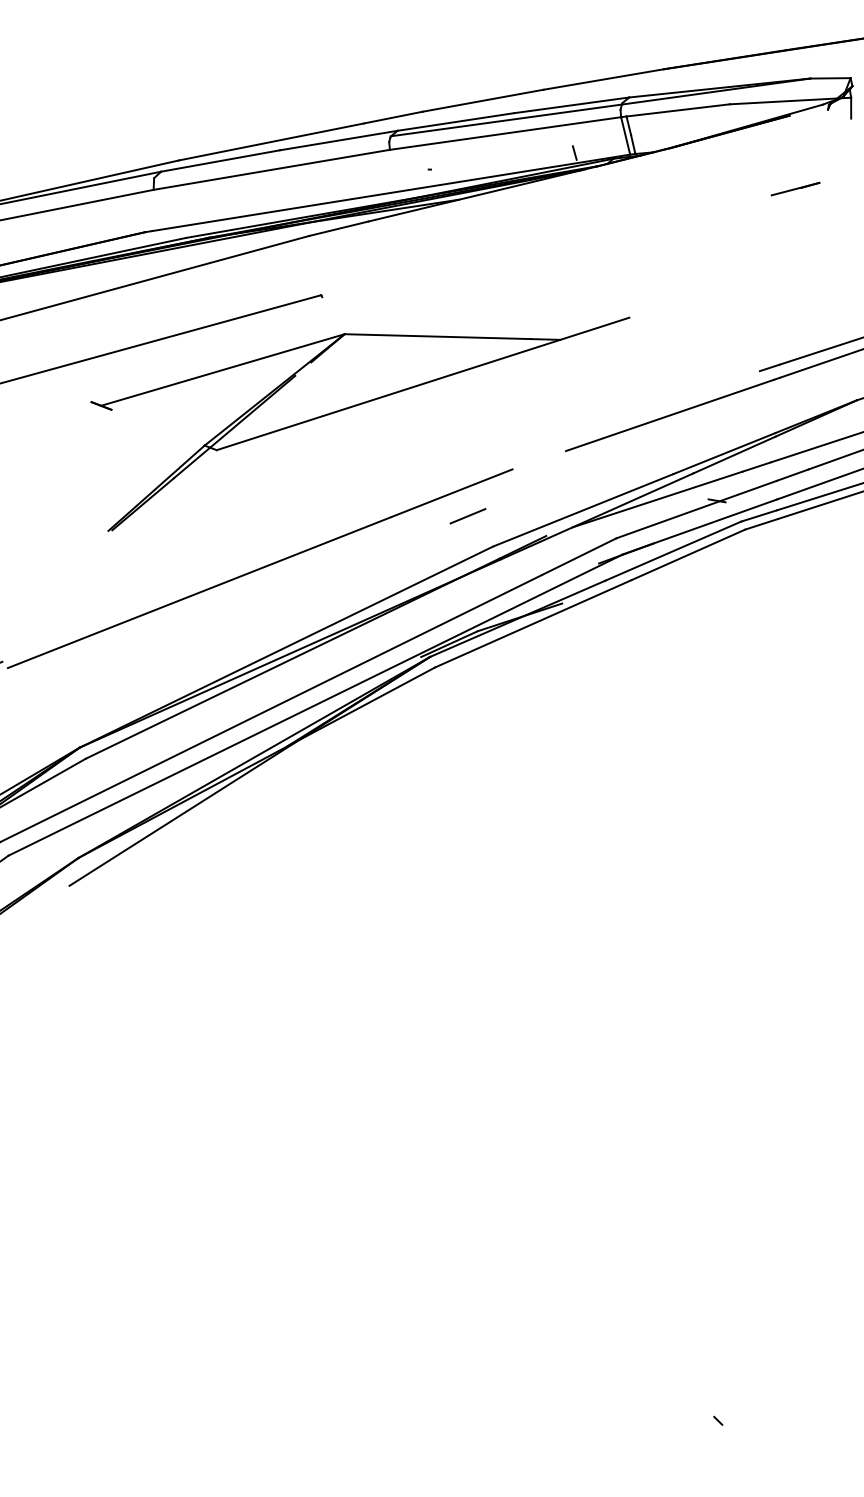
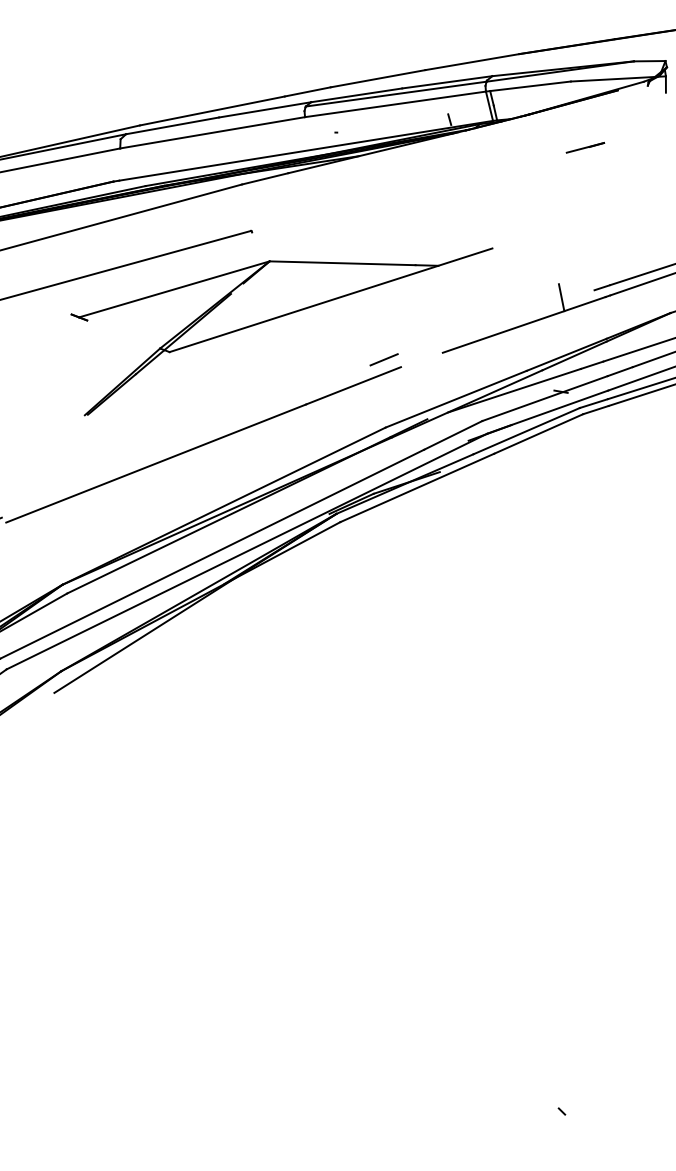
line: (795, 188) -> (585, 147), moved
line: (717, 380) -> (561, 297), added
line: (467, 515) -> (383, 359), moved

